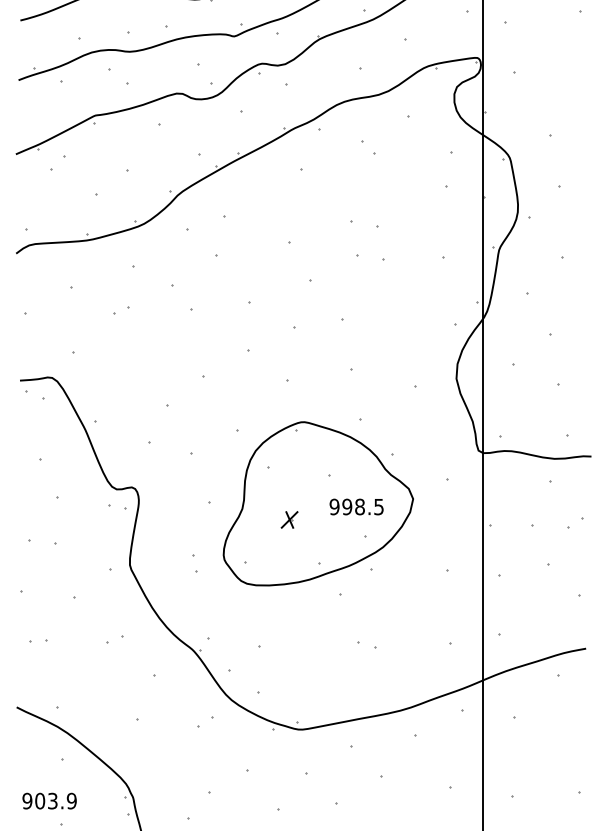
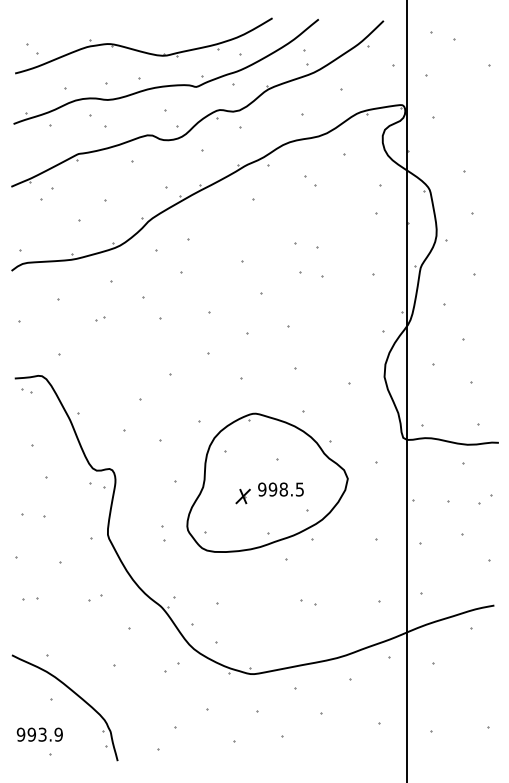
part: (121, 309) -> (100, 318), size x0.62
part: (33, 394) -> (26, 390), size x0.62
text: (356, 506) -> (280, 489), moved
text: (39, 800) -> (31, 734), 903.9 -> 993.9

